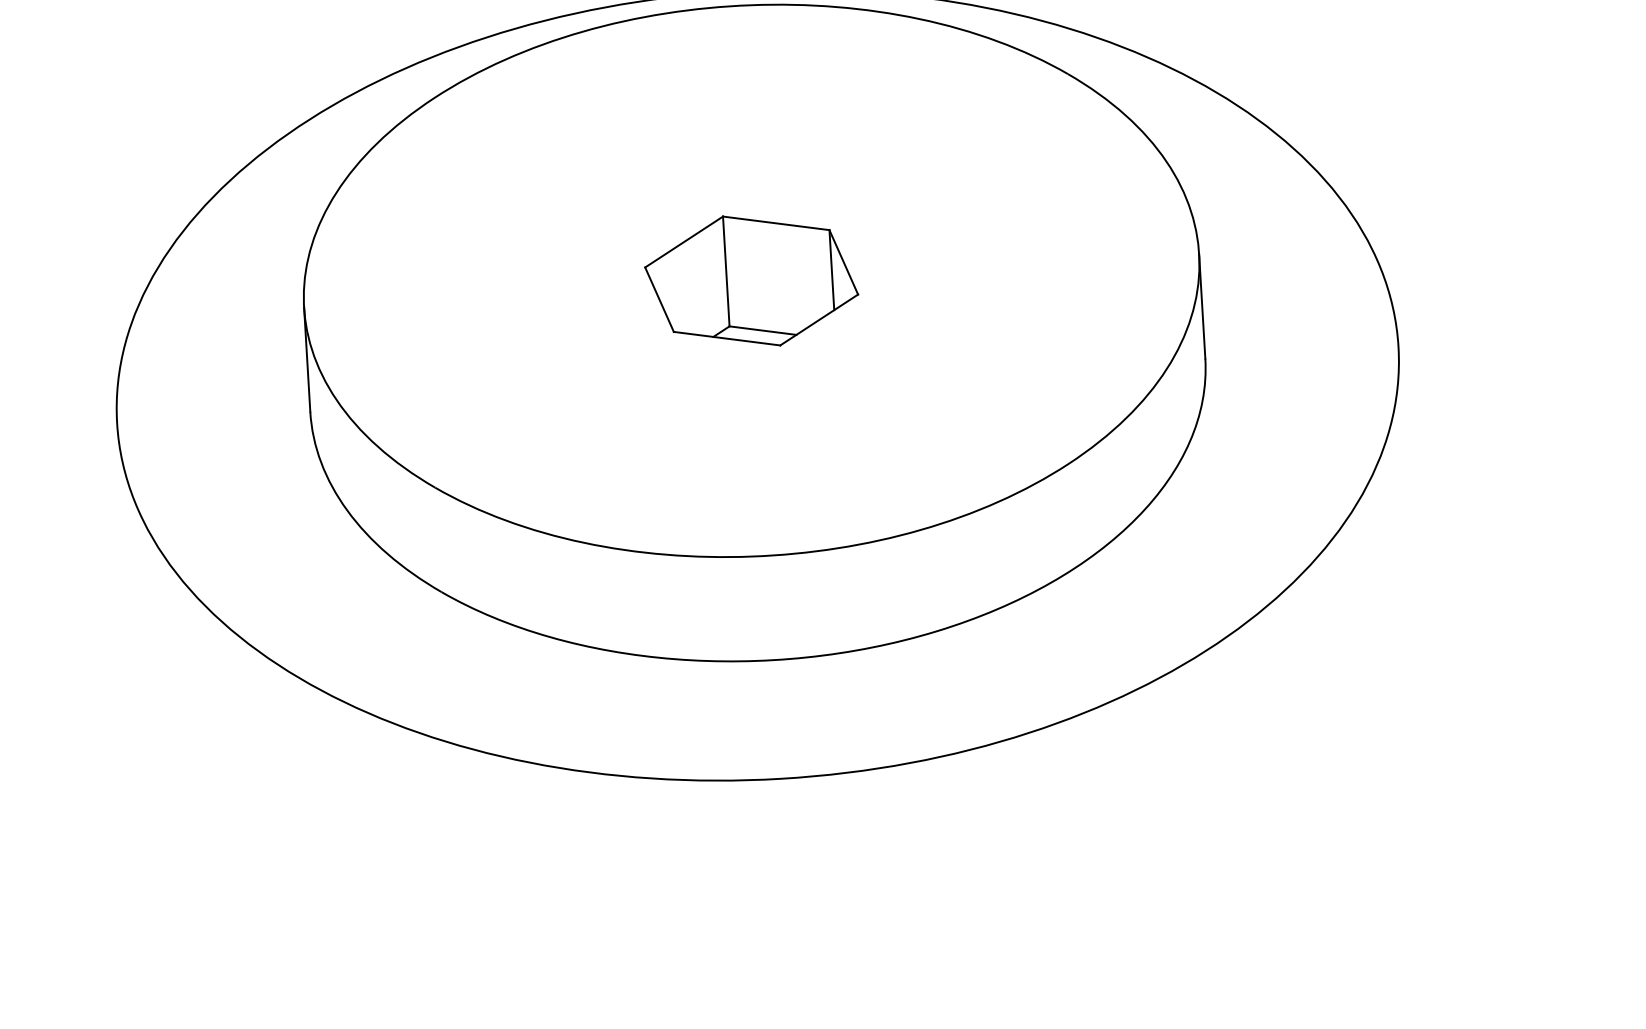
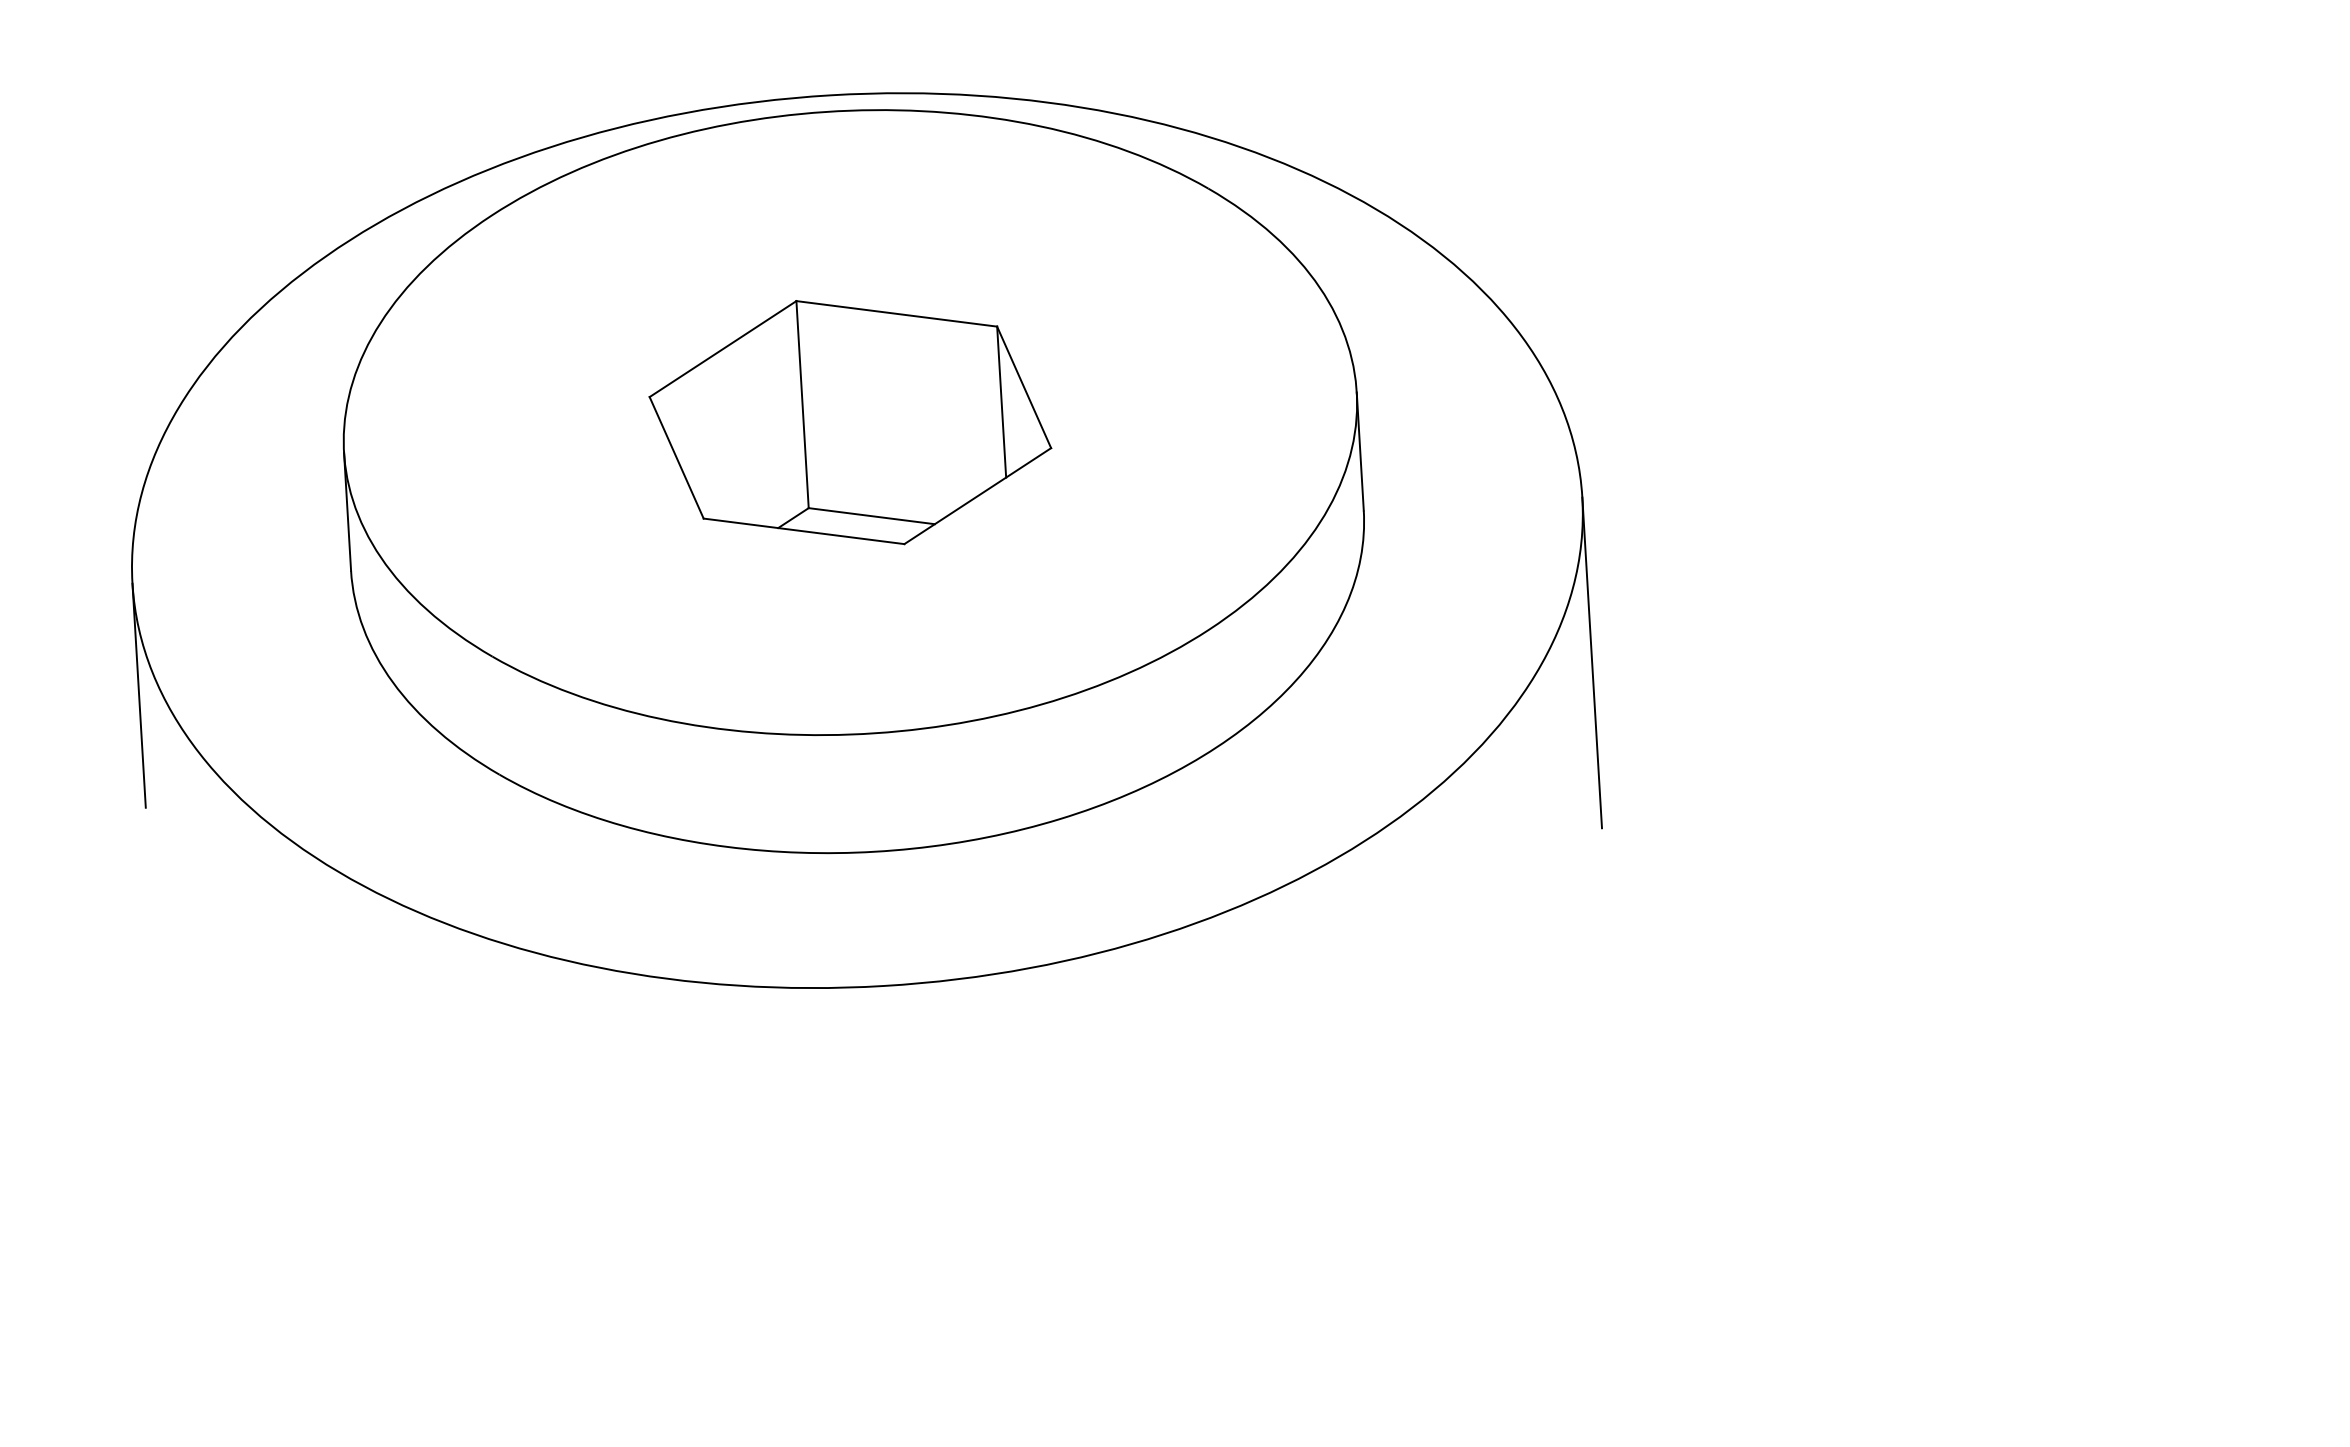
part: (751, 280) -> (850, 422), size x1.67
line: (1406, 492) -> (1591, 662), added
line: (122, 522) -> (138, 695), added

